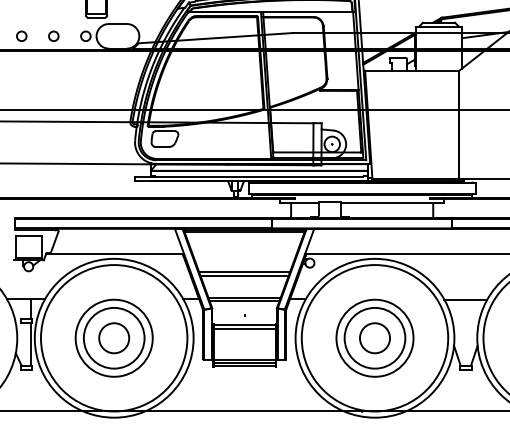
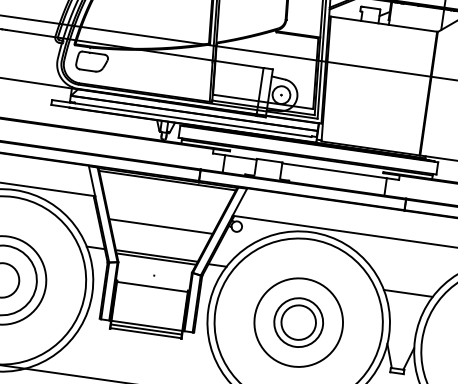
line: (244, 275) -> (160, 230), removed
line: (244, 328) -> (151, 290), removed
circle: (374, 337) -> (298, 321), size x0.7

